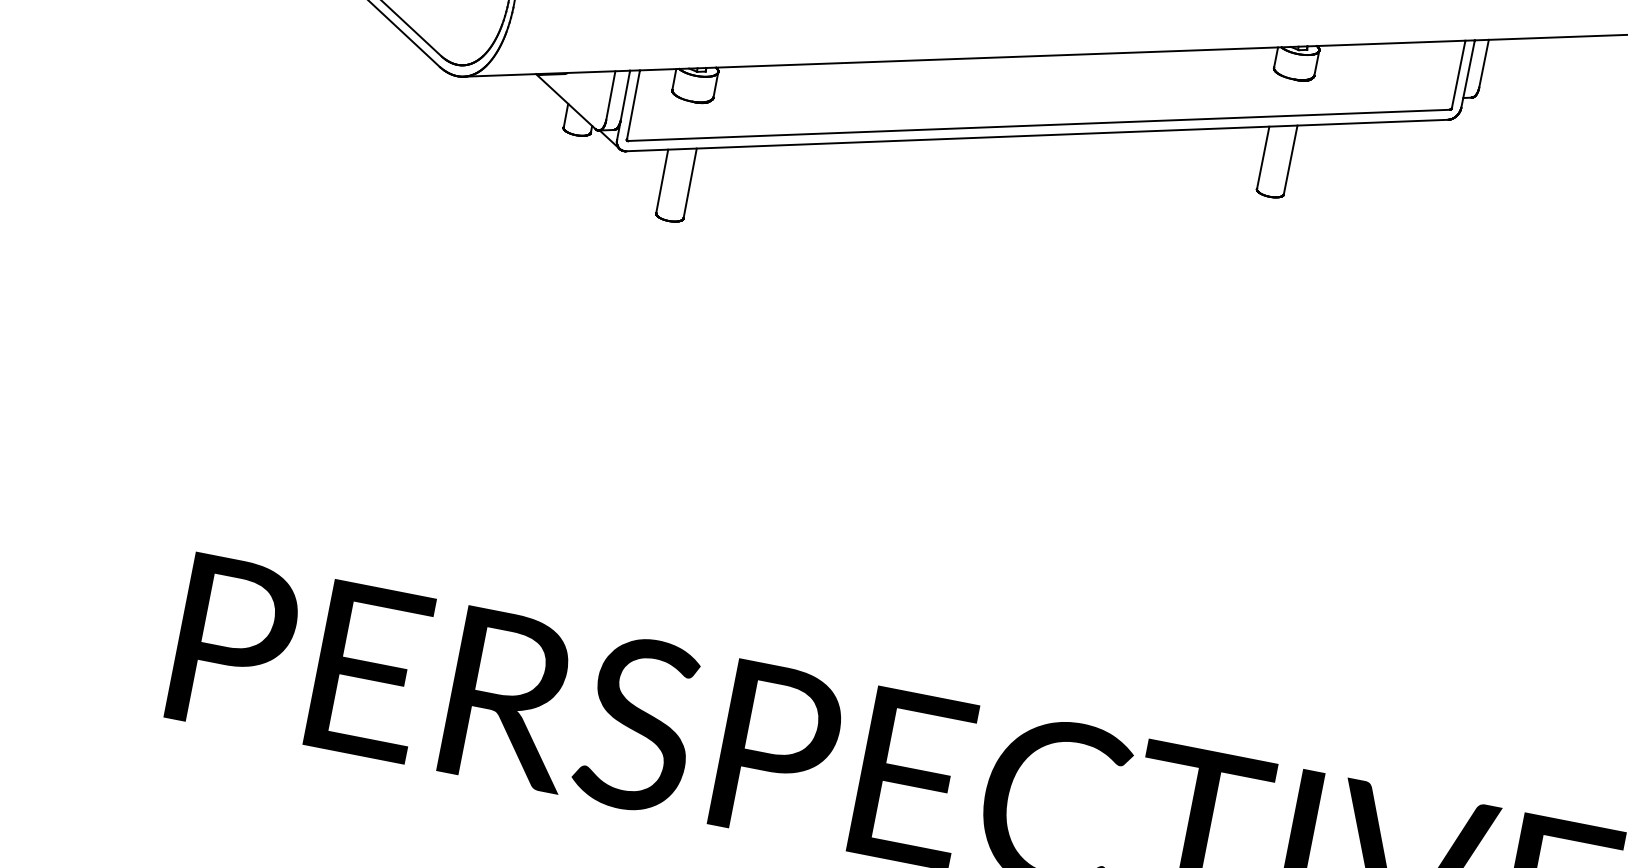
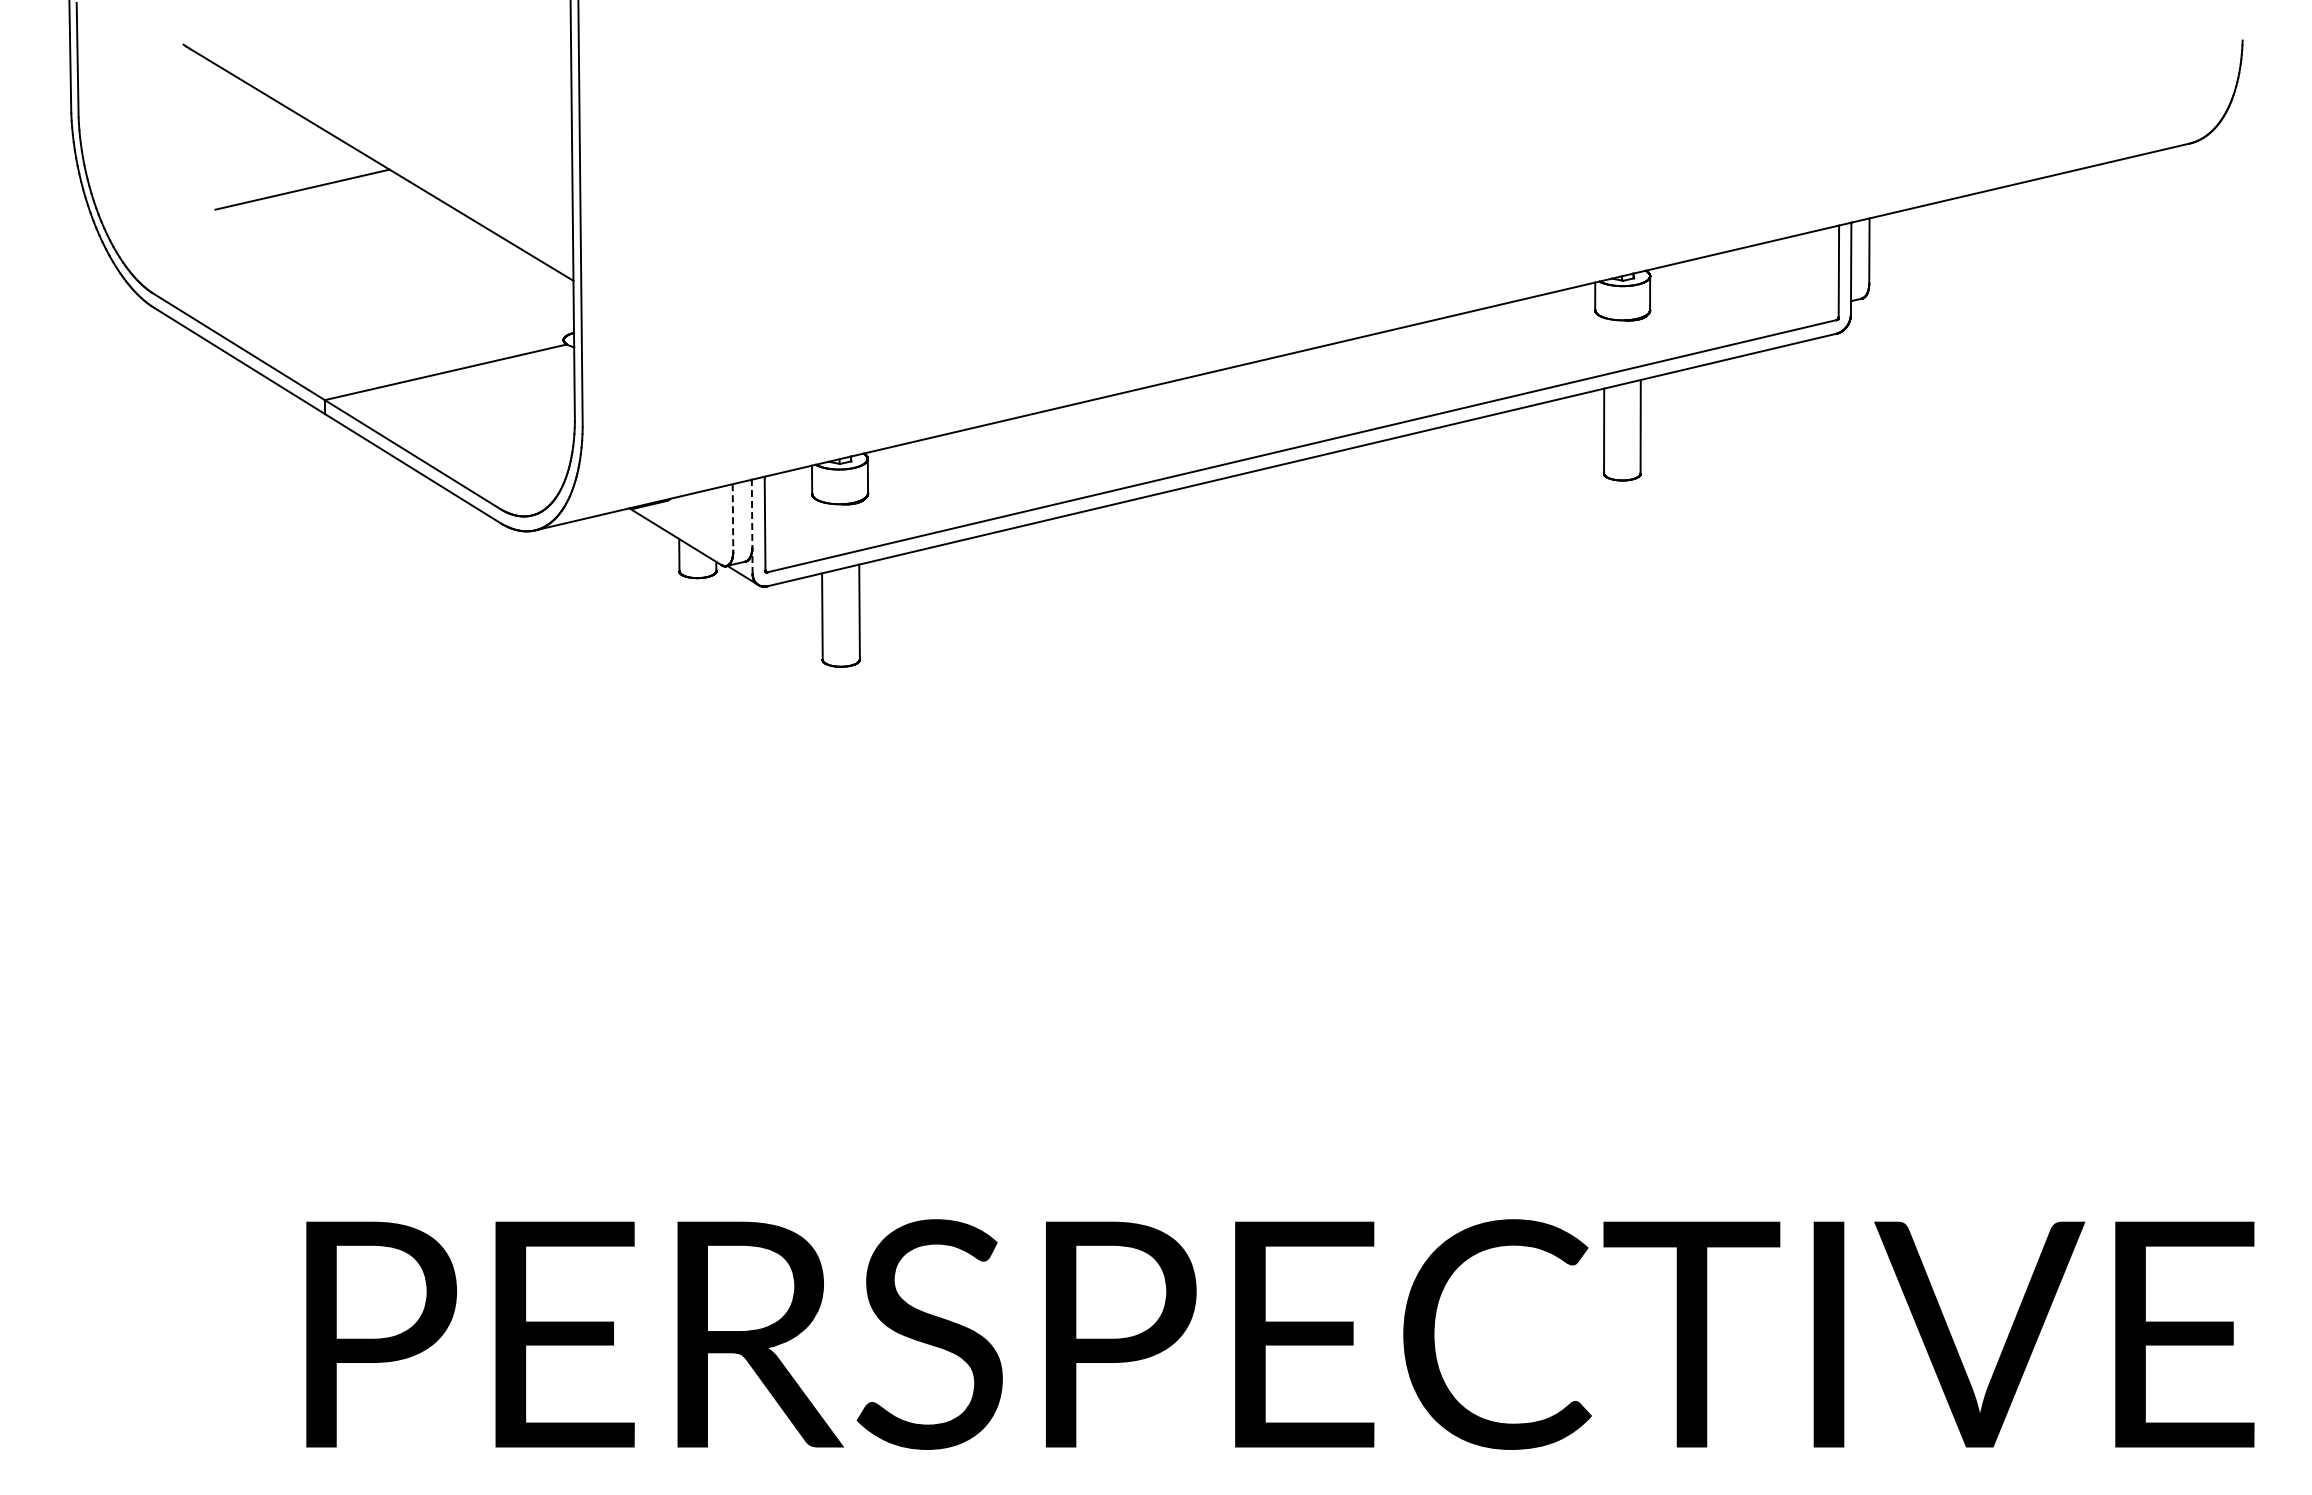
line: (610, 95) -> (732, 517), solid -> dashed
line: (623, 105) -> (752, 527), solid -> dashed

